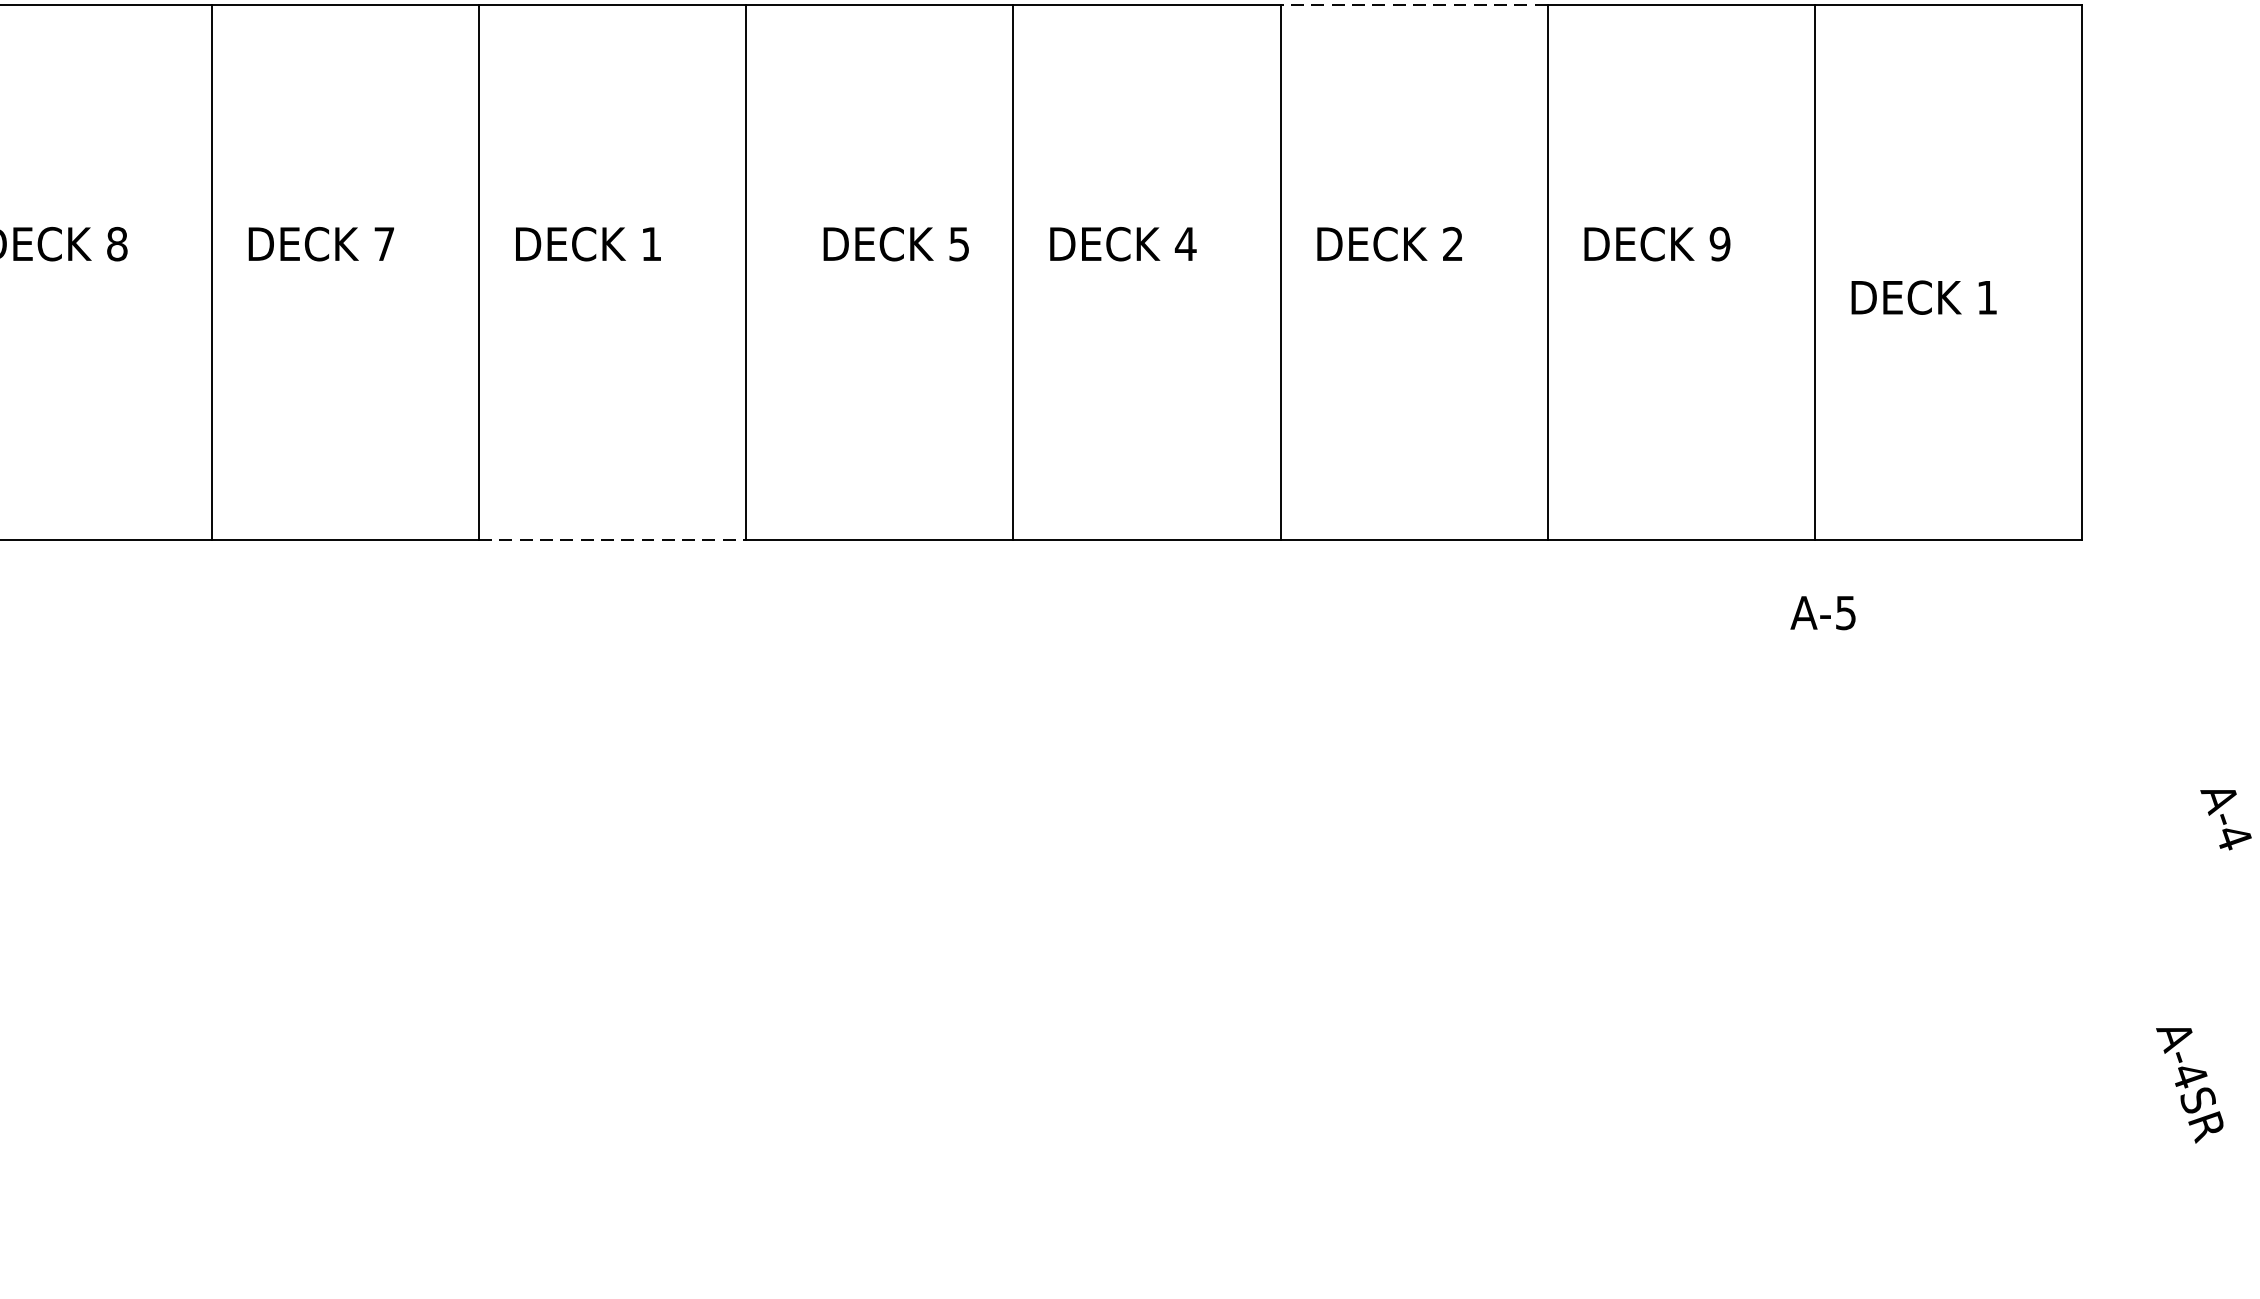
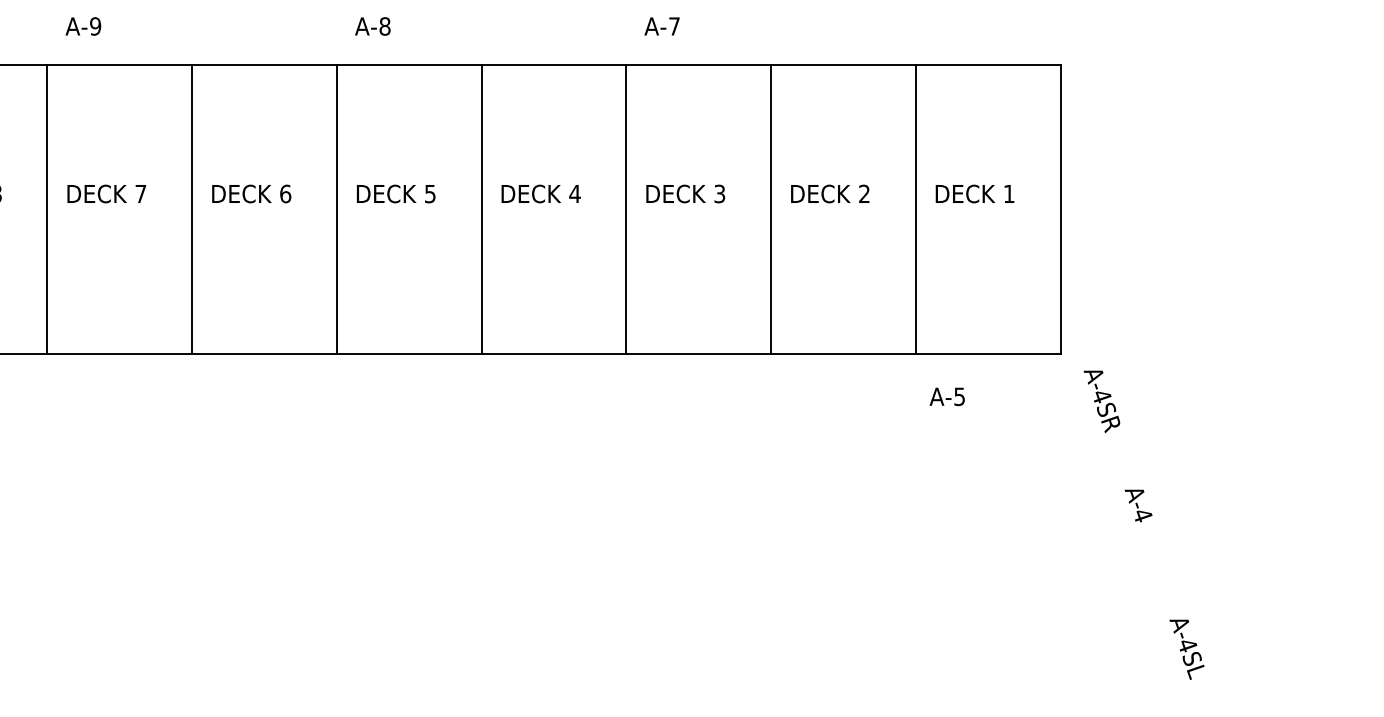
line: (1413, 5) -> (698, 64), dashed -> solid
text: (651, 243) -> (285, 193), 1 -> 6
text: (896, 243) -> (396, 193), moved
text: (1720, 243) -> (864, 193), 9 -> 2
text: (1452, 245) -> (719, 194), 2 -> 3
text: (1923, 296) -> (974, 193), moved
line: (614, 540) -> (265, 354), dashed -> solid
text: (1821, 612) -> (946, 396), moved
text: (2188, 1084) -> (1101, 401), moved

